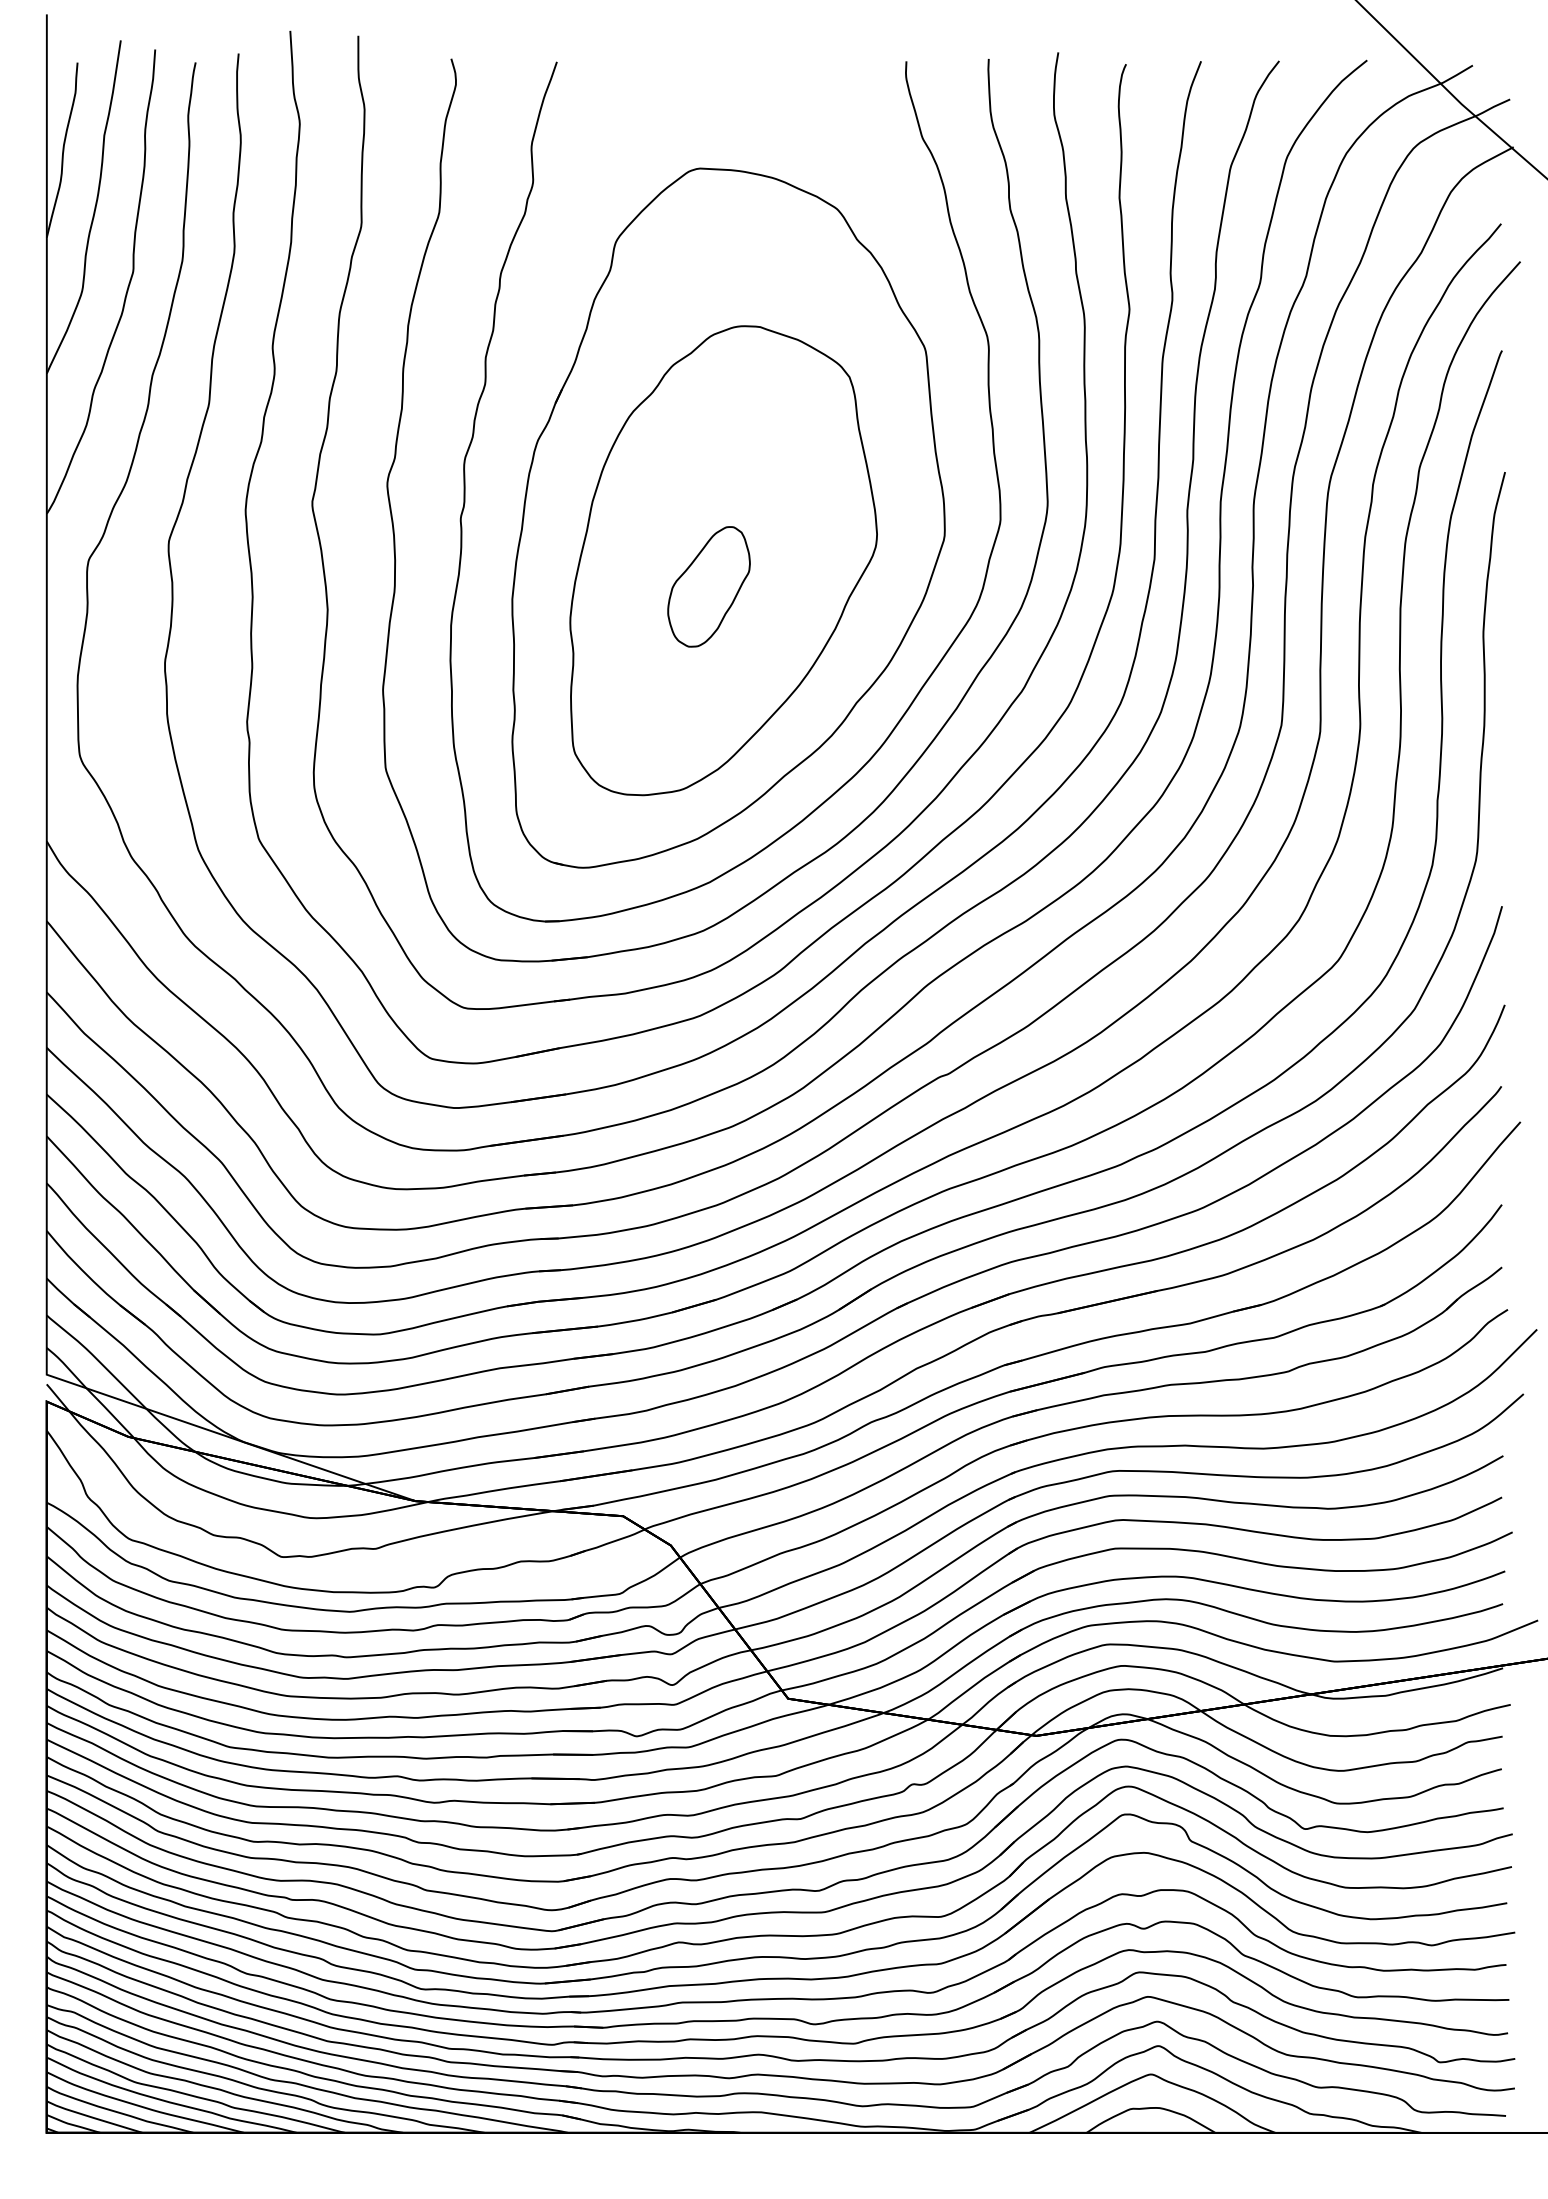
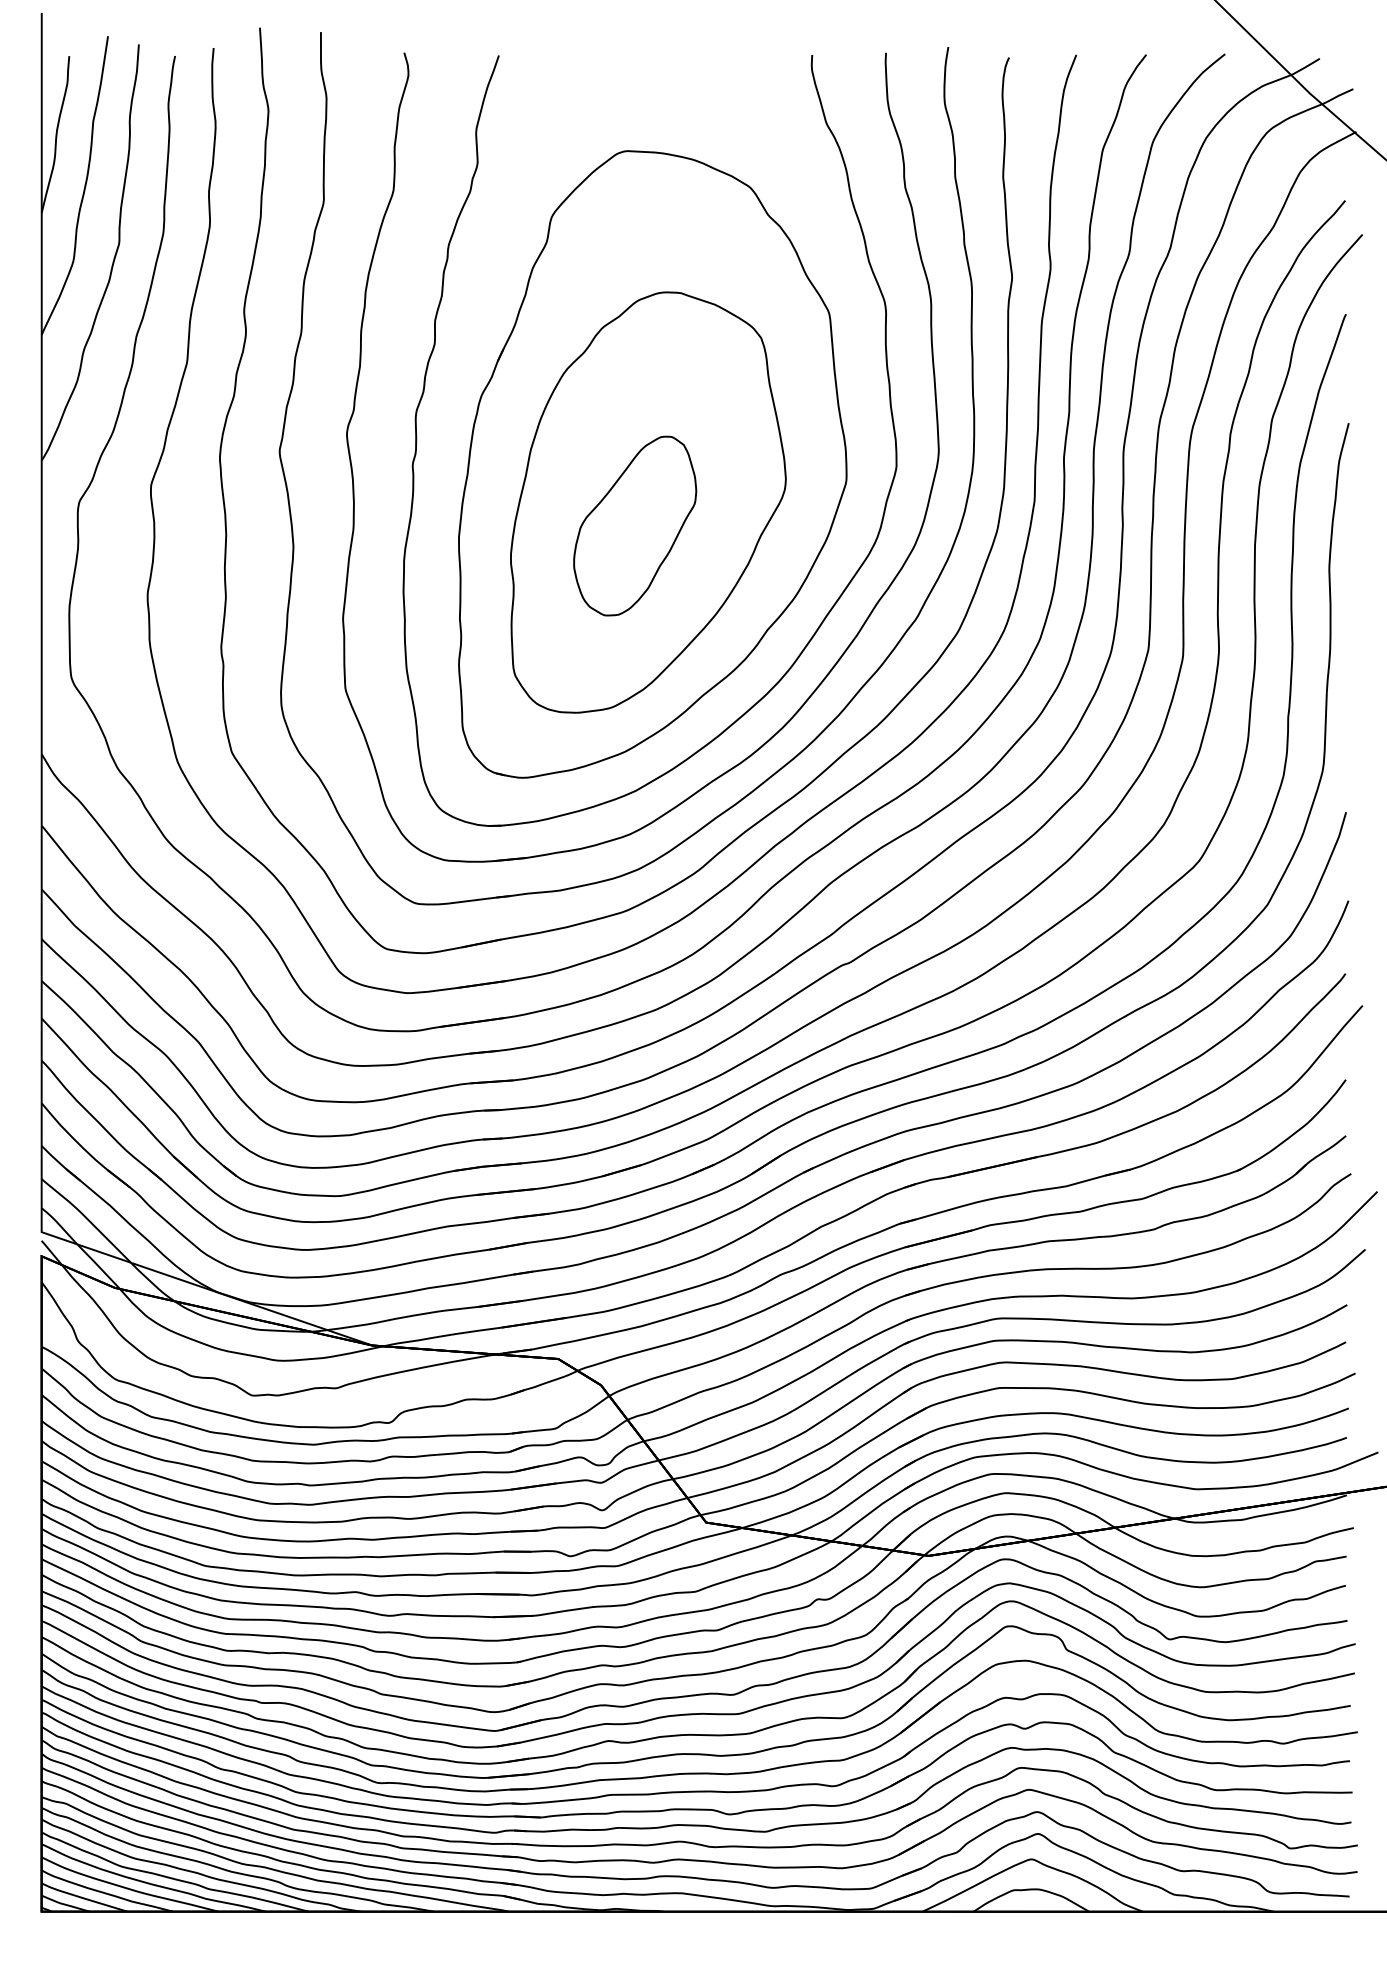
part: (709, 586) -> (635, 525), size x1.67

